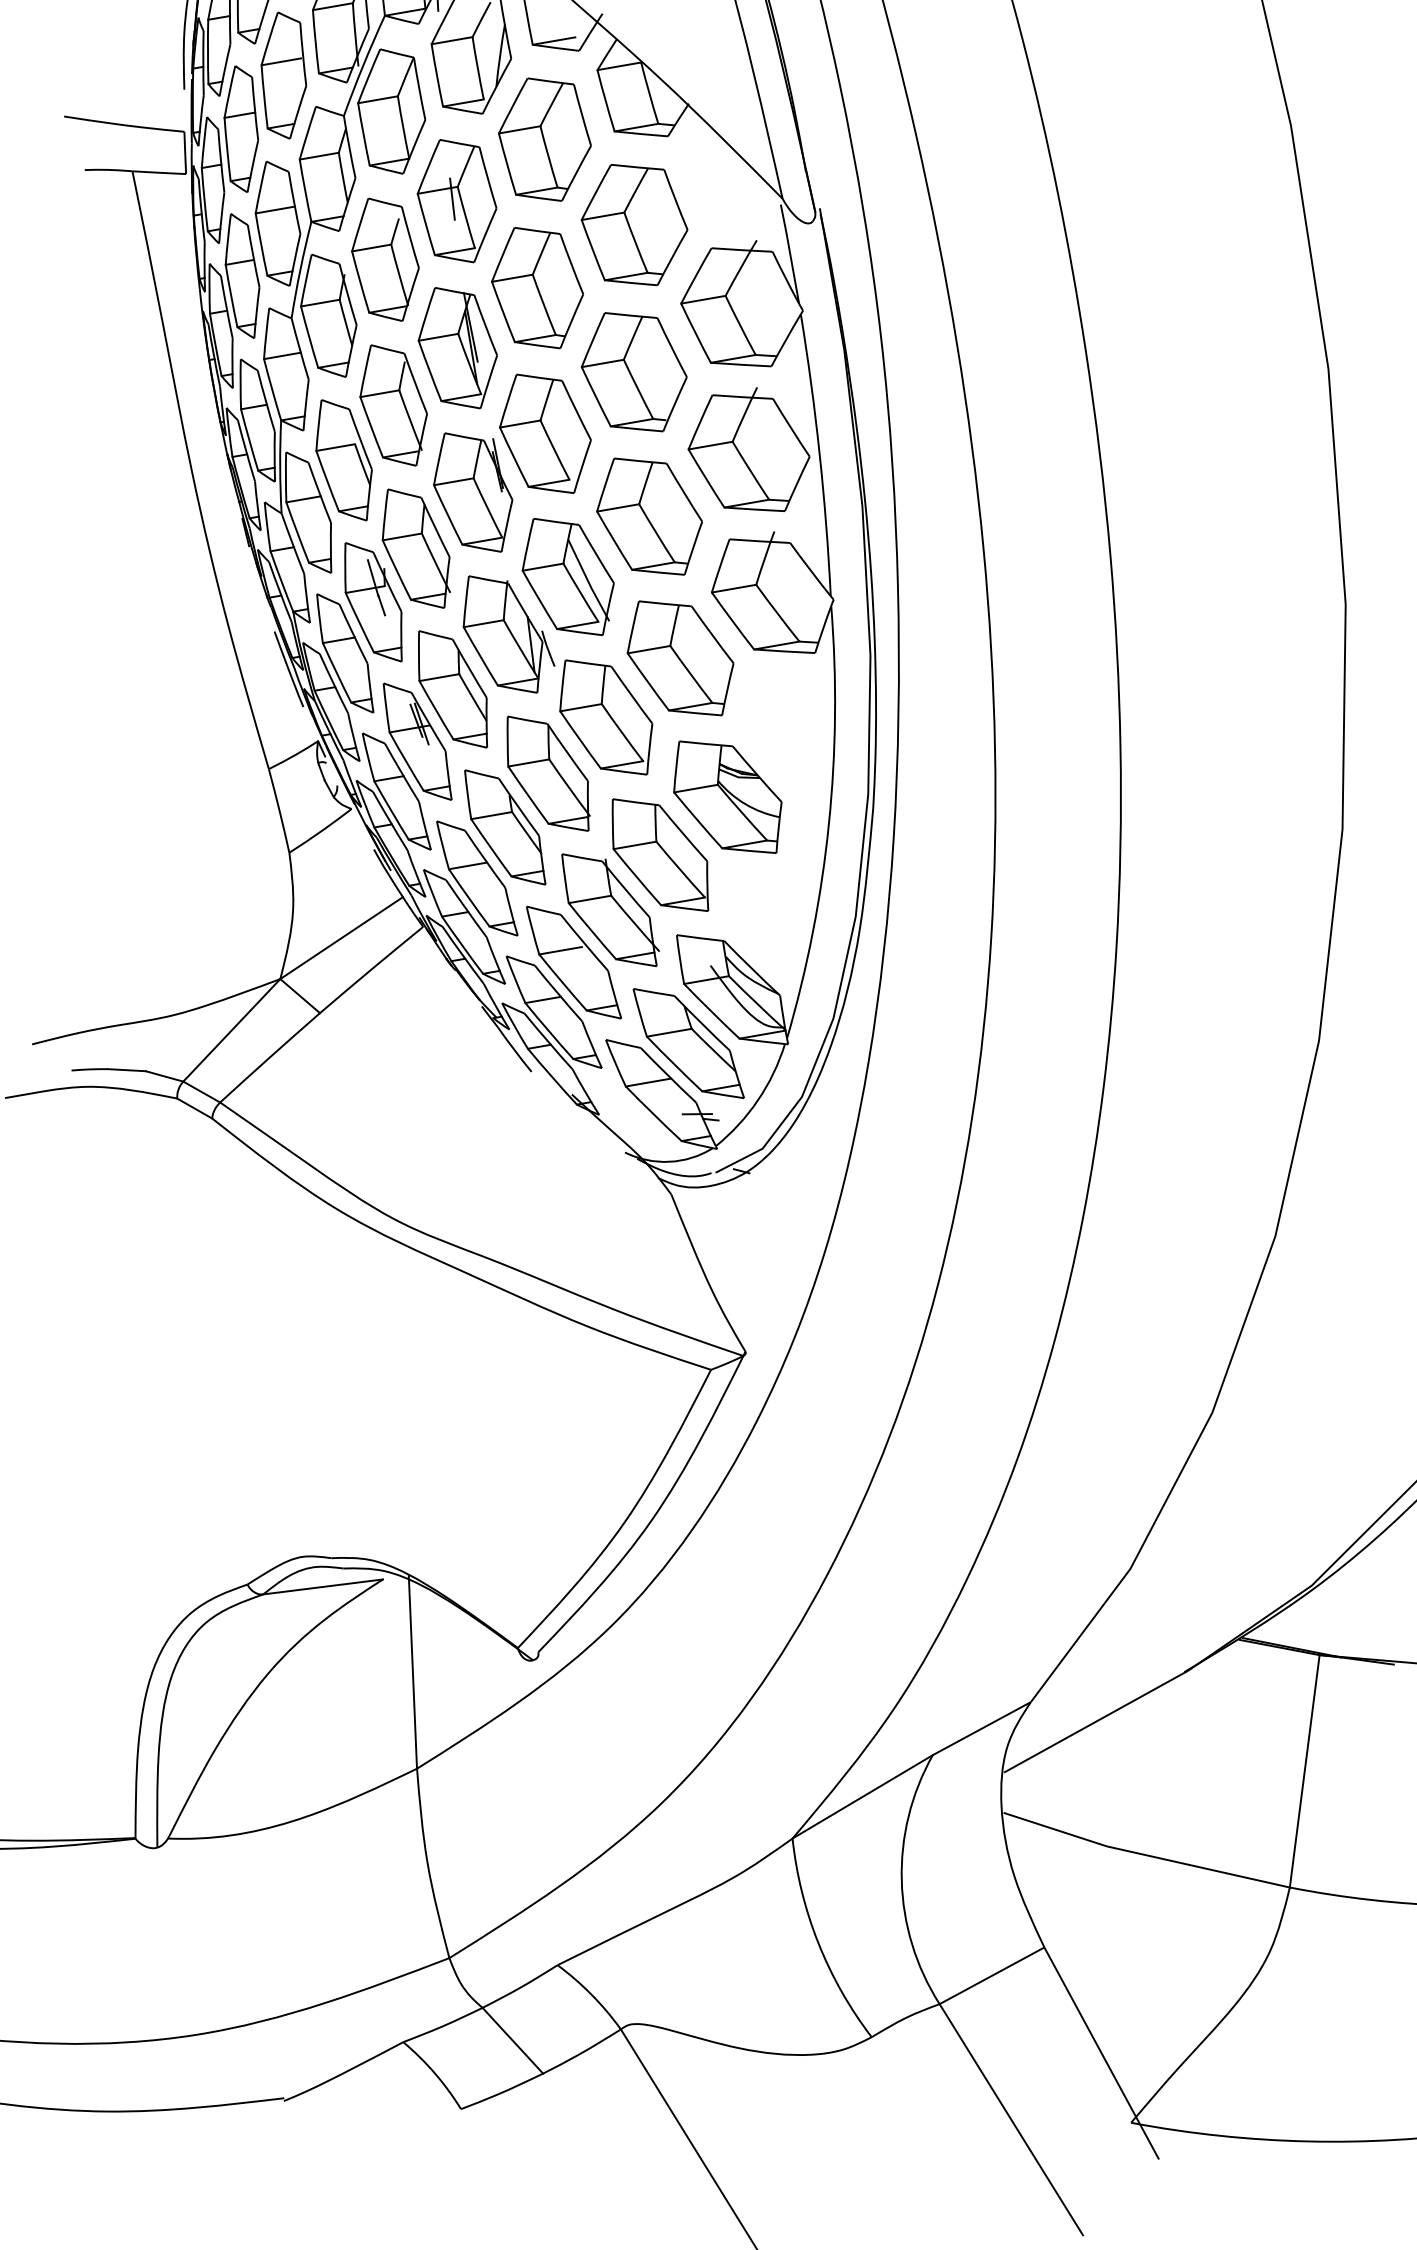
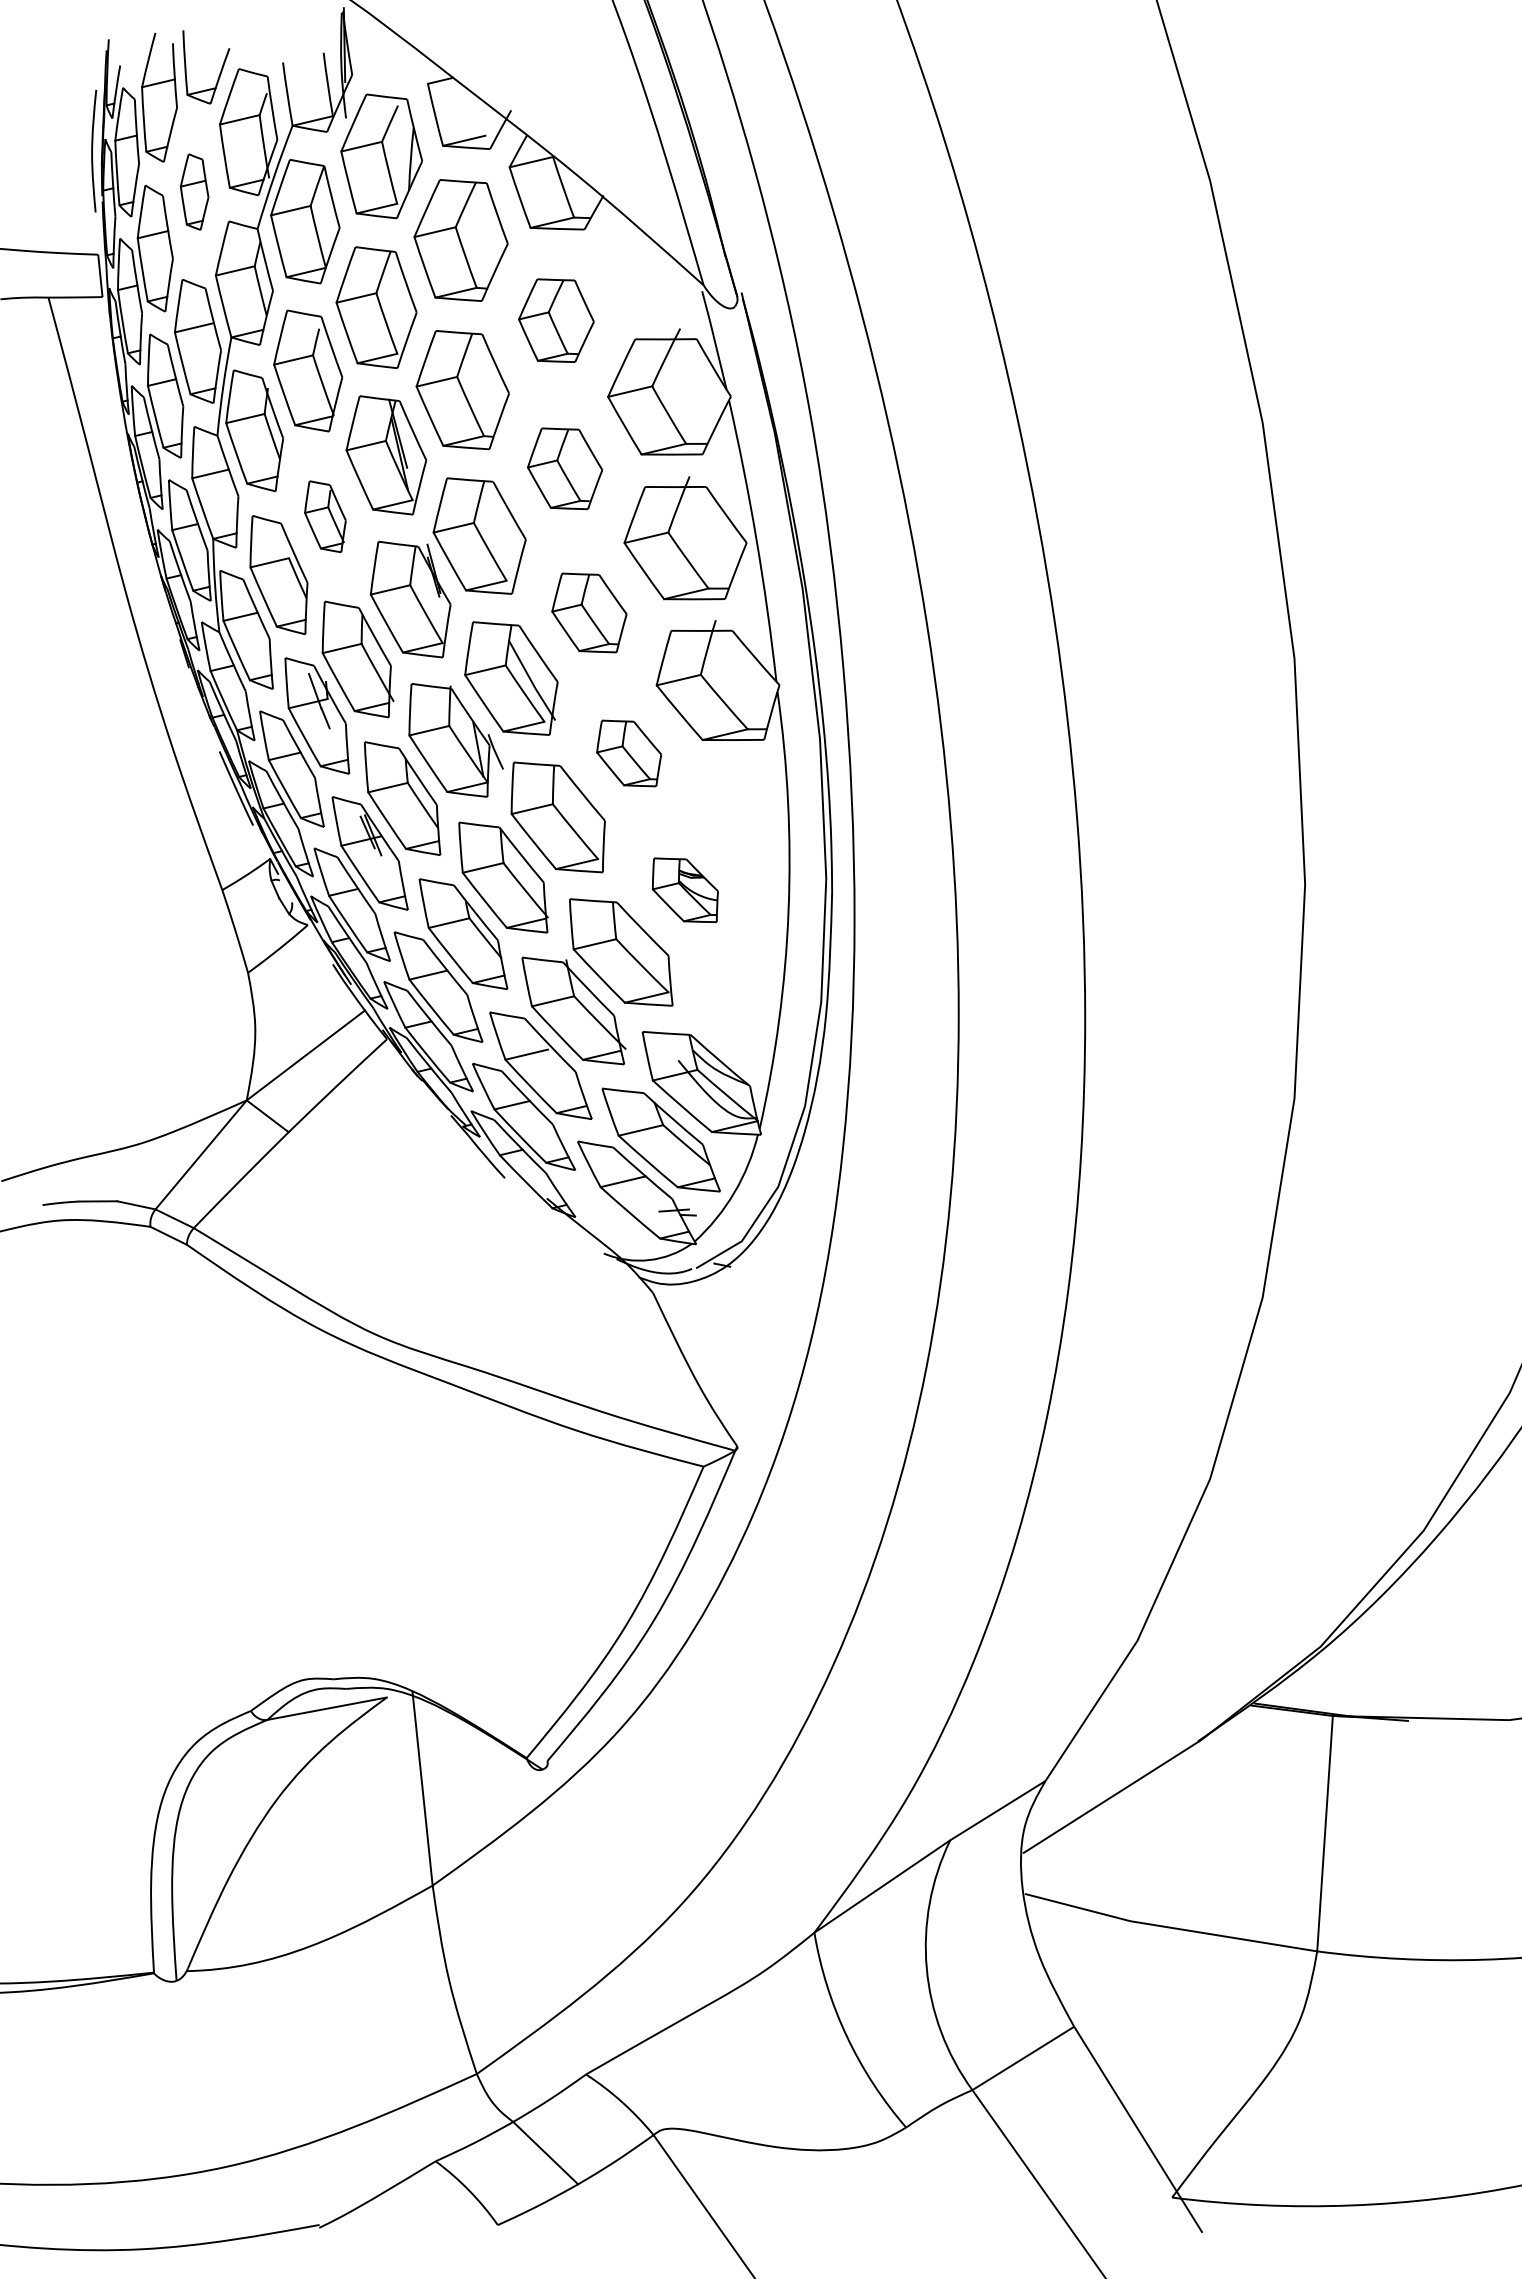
part: (283, 74) -> (194, 191), size x0.6
line: (452, 198) -> (371, 305), removed
part: (634, 224) -> (556, 320), size x0.7
part: (633, 371) -> (564, 468), size x0.7
part: (393, 405) -> (325, 516), size x0.6
part: (649, 516) -> (589, 612), size x0.7
part: (679, 658) -> (628, 753), size x0.6
part: (727, 797) -> (685, 890), size x0.6

